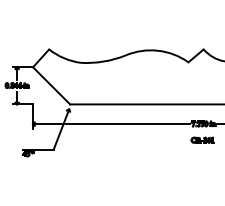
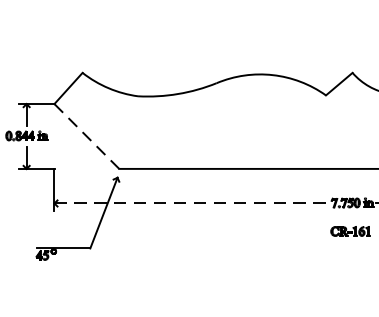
line: (51, 86) -> (86, 137), solid -> dashed
line: (111, 124) -> (191, 204), solid -> dashed

